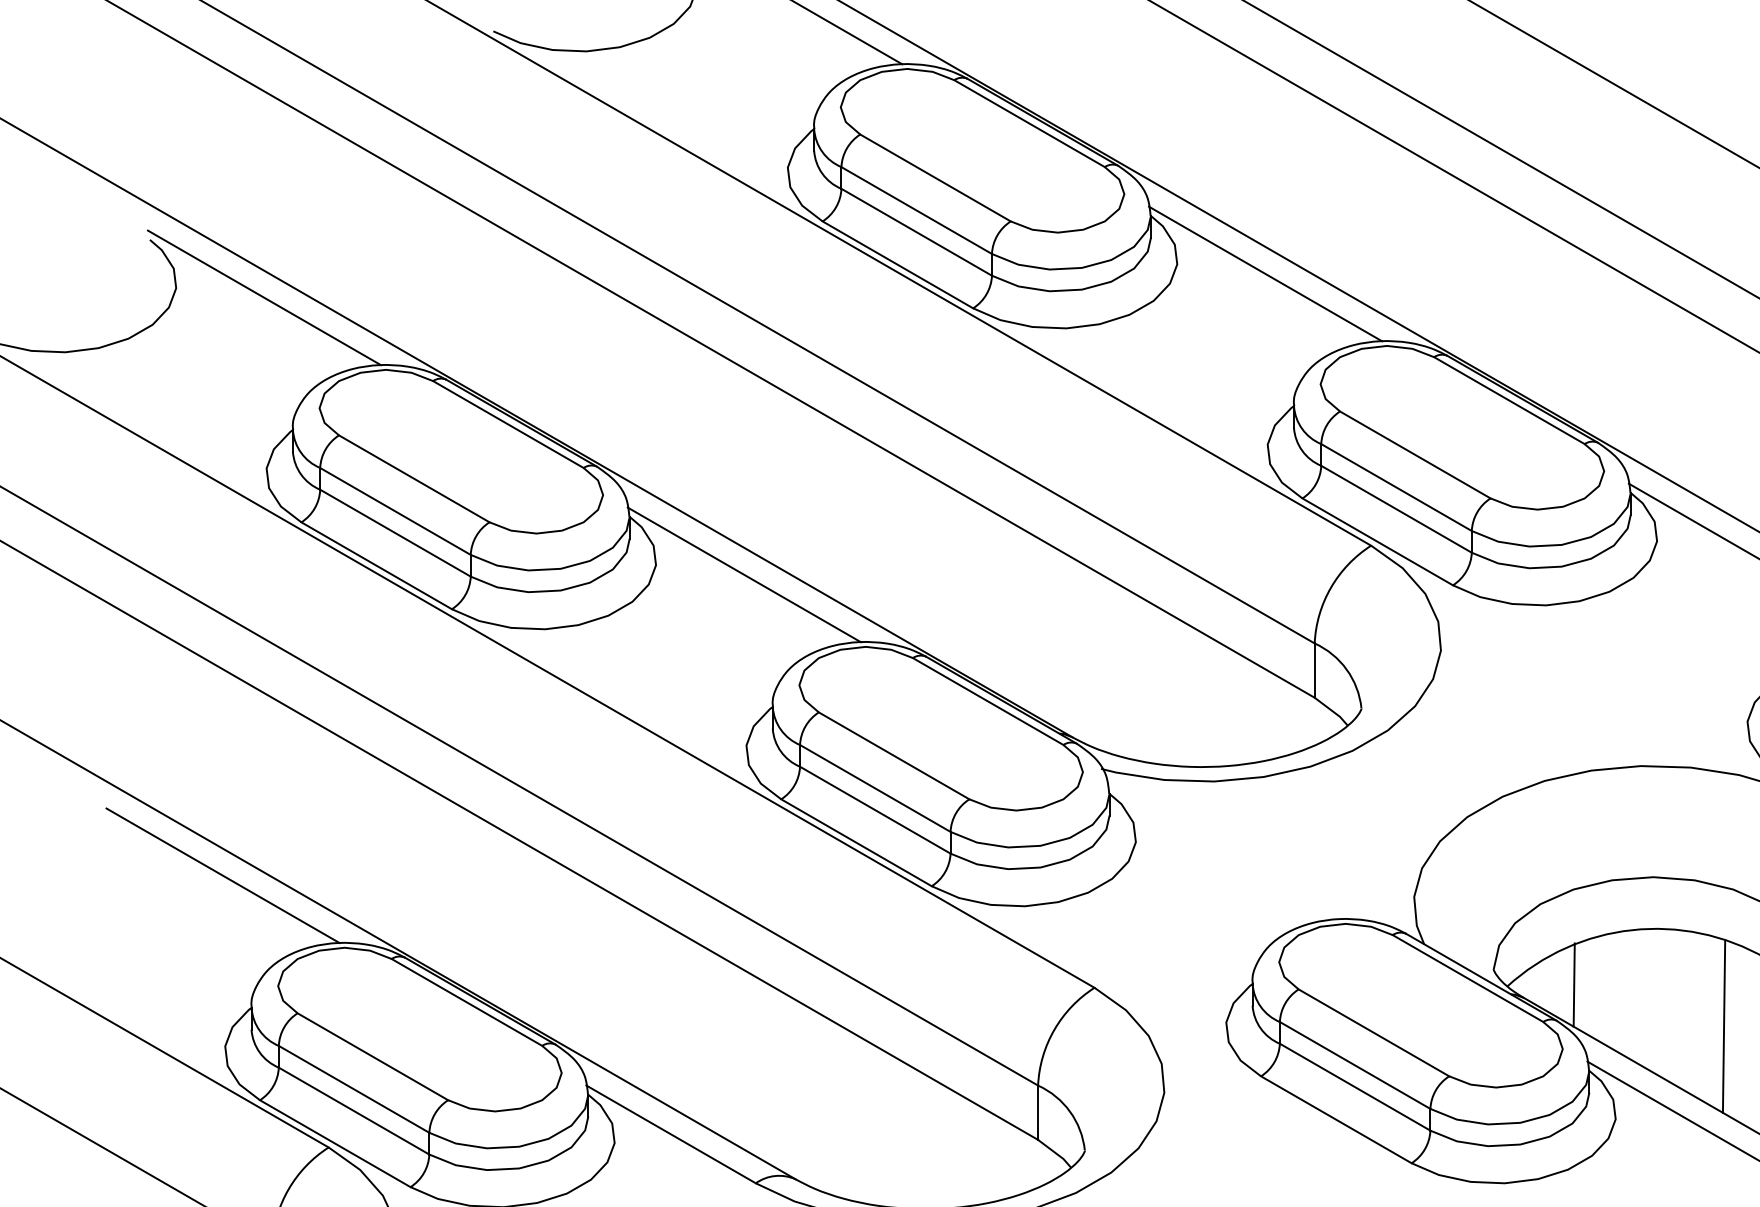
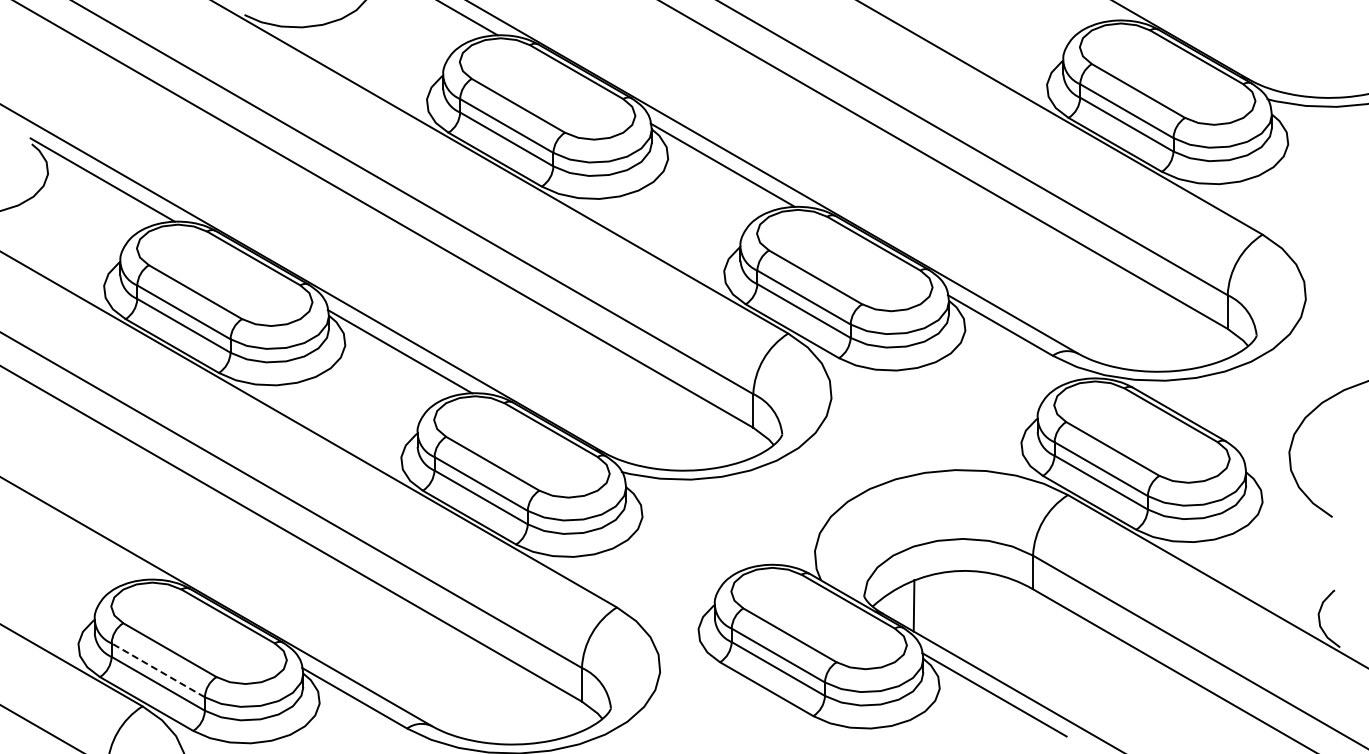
line: (222, 874) -> (76, 537), removed
line: (1723, 1026) -> (1006, 631), removed
line: (354, 1089) -> (158, 670), solid -> dashed

